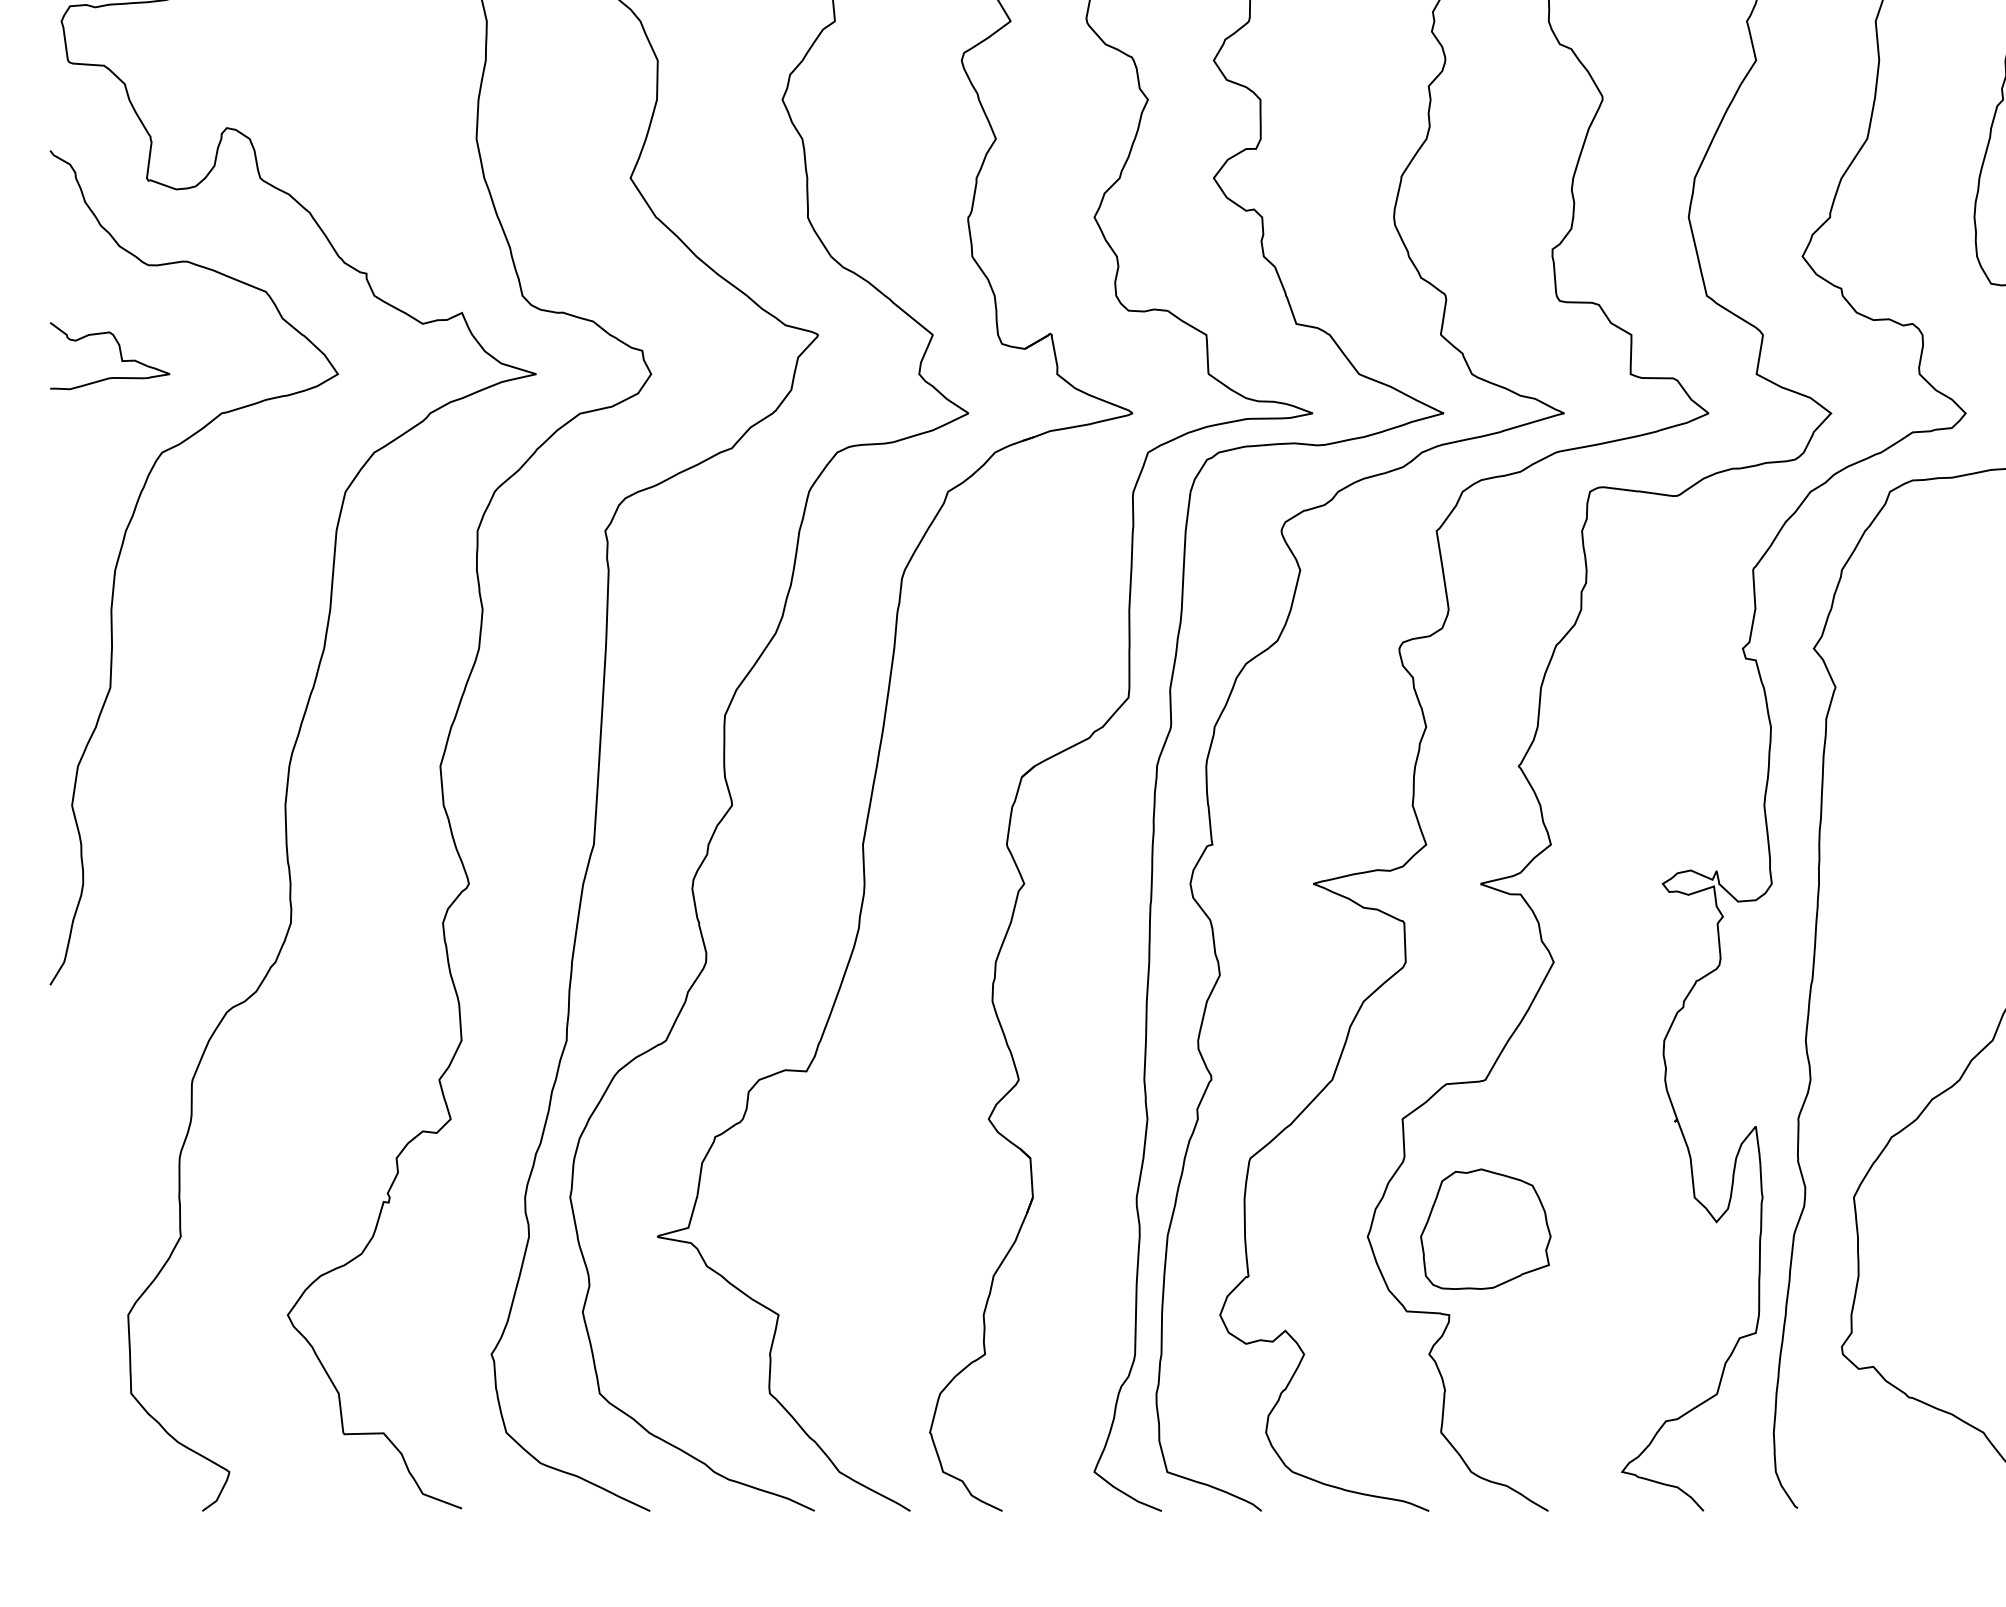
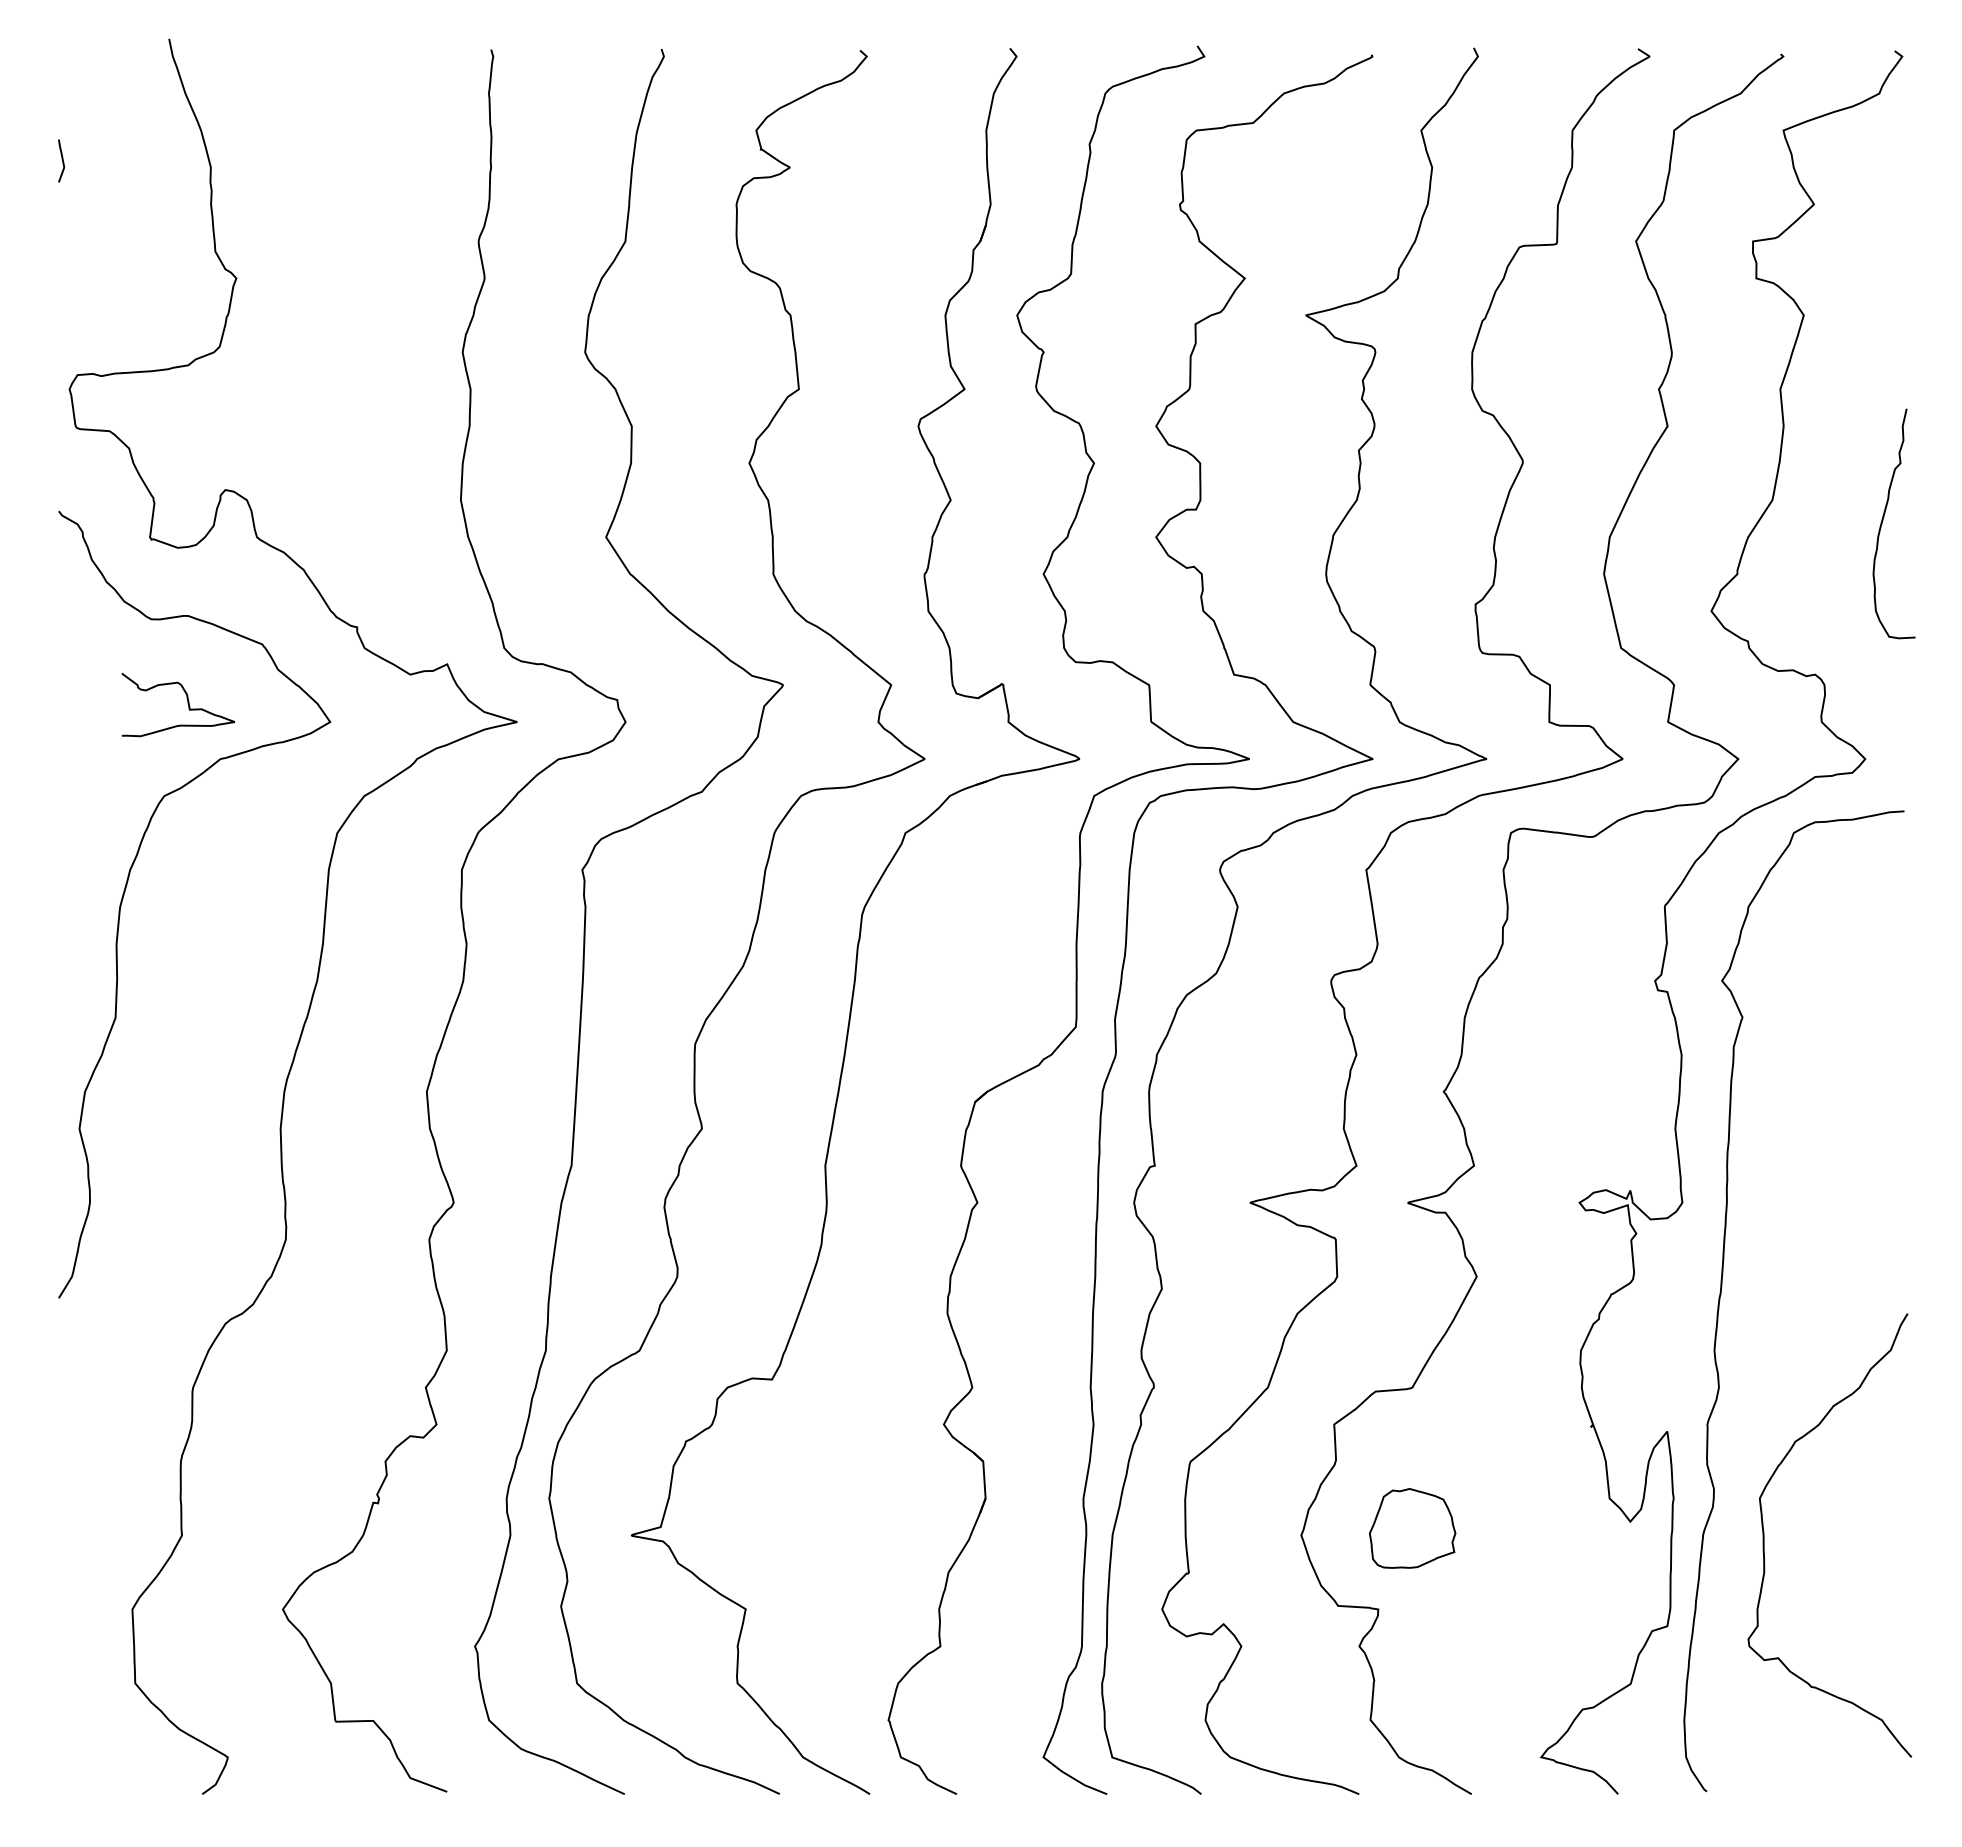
curve: (119, 354) -> (187, 703), moved
part: (1485, 1229) -> (1412, 1528), size x0.7

